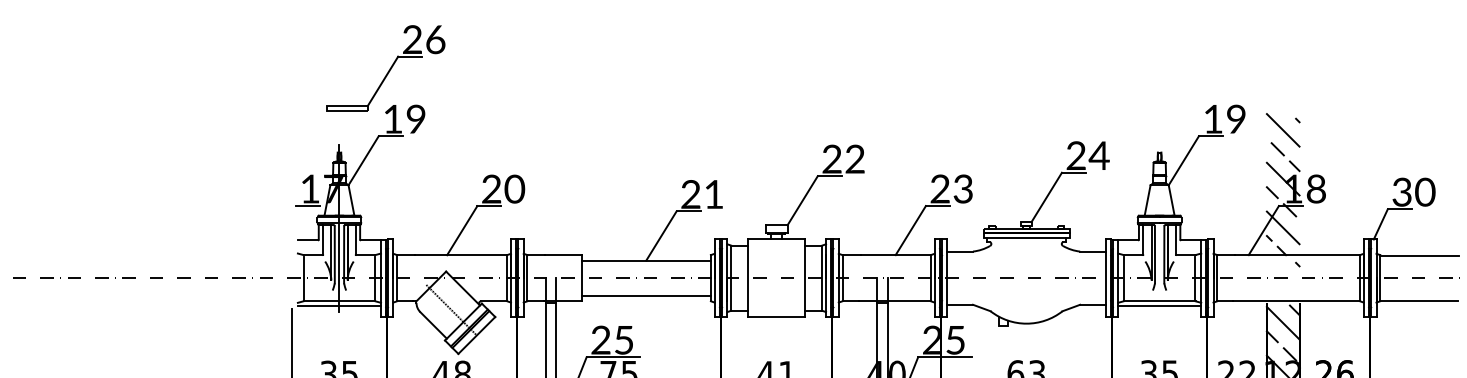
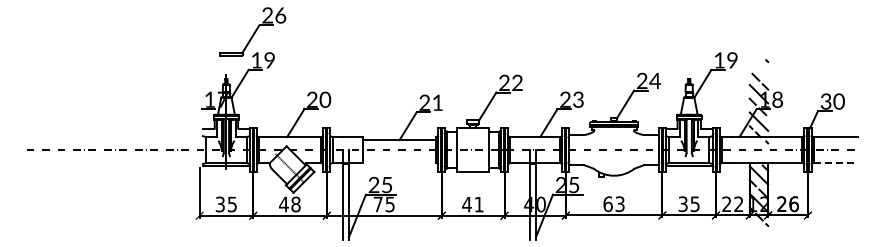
line: (1282, 130) -> (758, 66), removed
line: (646, 296) -> (399, 160), removed
line: (1418, 300) -> (835, 162), solid -> dashed

